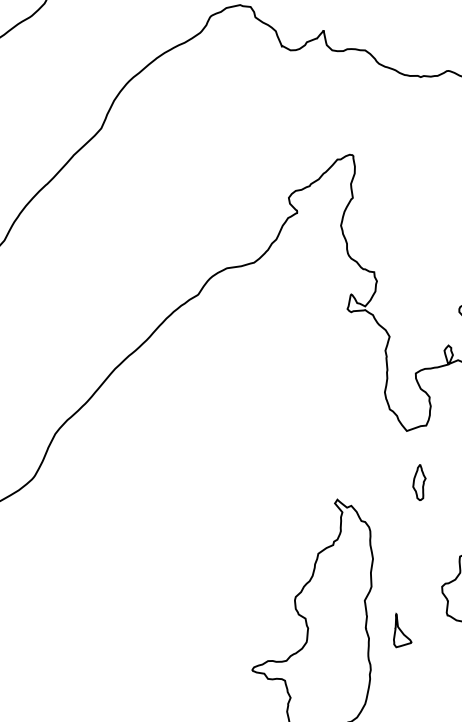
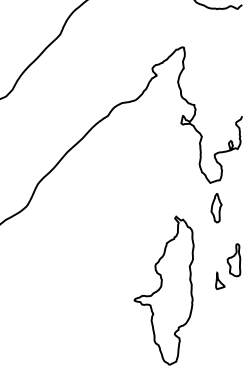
part: (419, 483) -> (216, 208), size x1.67
part: (403, 629) -> (220, 280), moved

